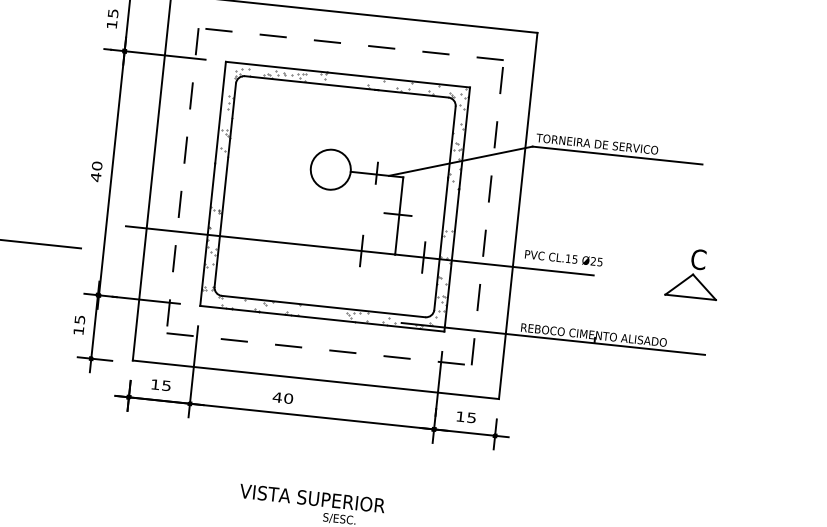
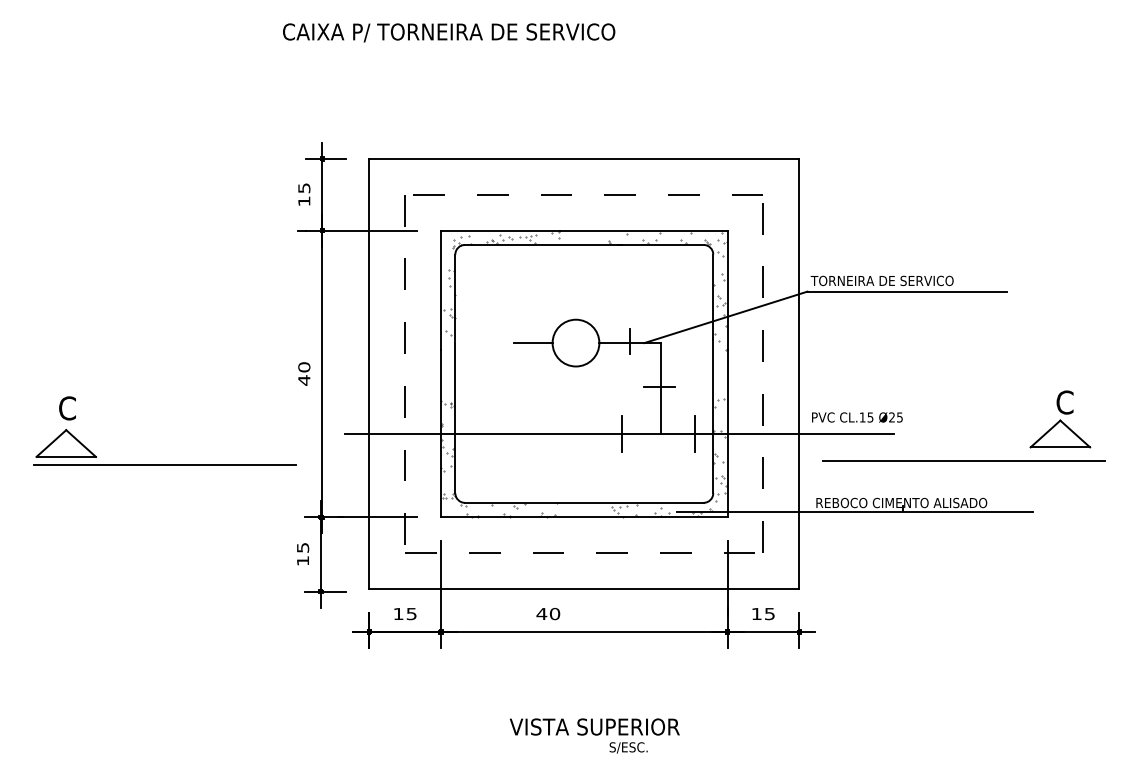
line: (293, 166) -> (532, 343), added
part: (693, 273) -> (1060, 419), moved
line: (650, 304) -> (963, 460), added

